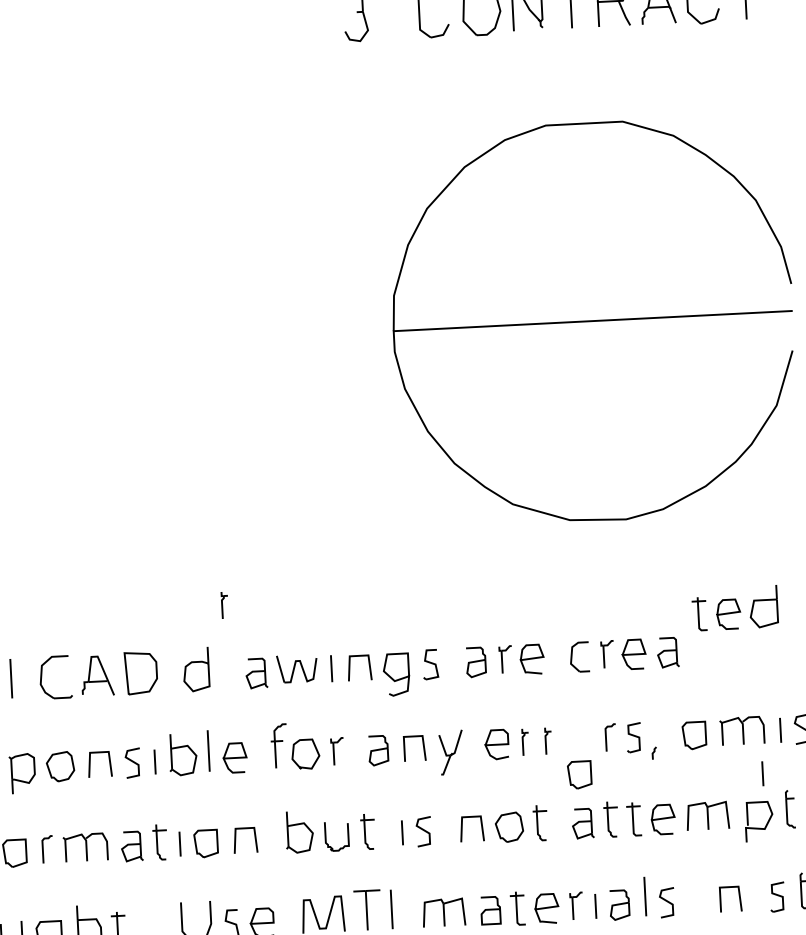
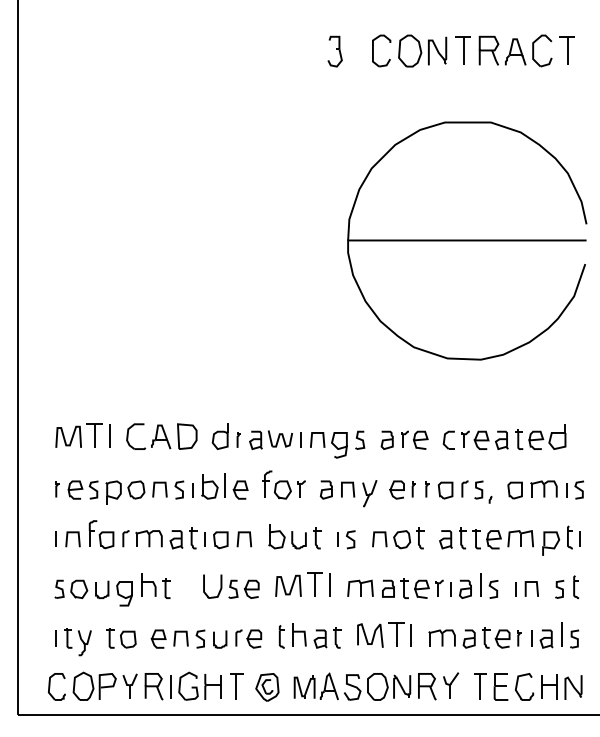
part: (223, 604) -> (238, 439), moved
part: (735, 607) -> (540, 436), moved
line: (762, 773) -> (515, 589), moved
part: (579, 774) -> (445, 490), moved

